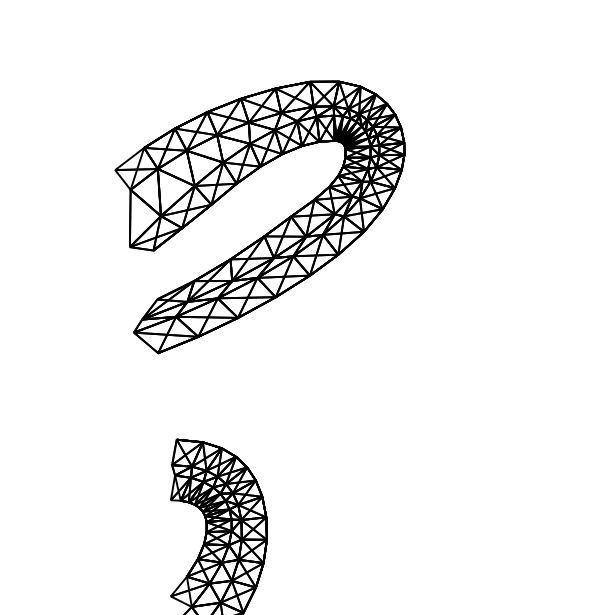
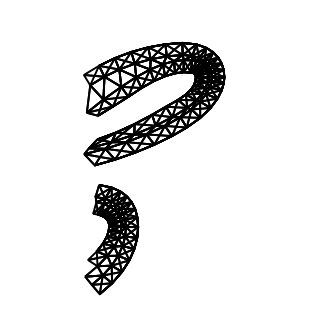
part: (276, 224) -> (158, 109), moved

